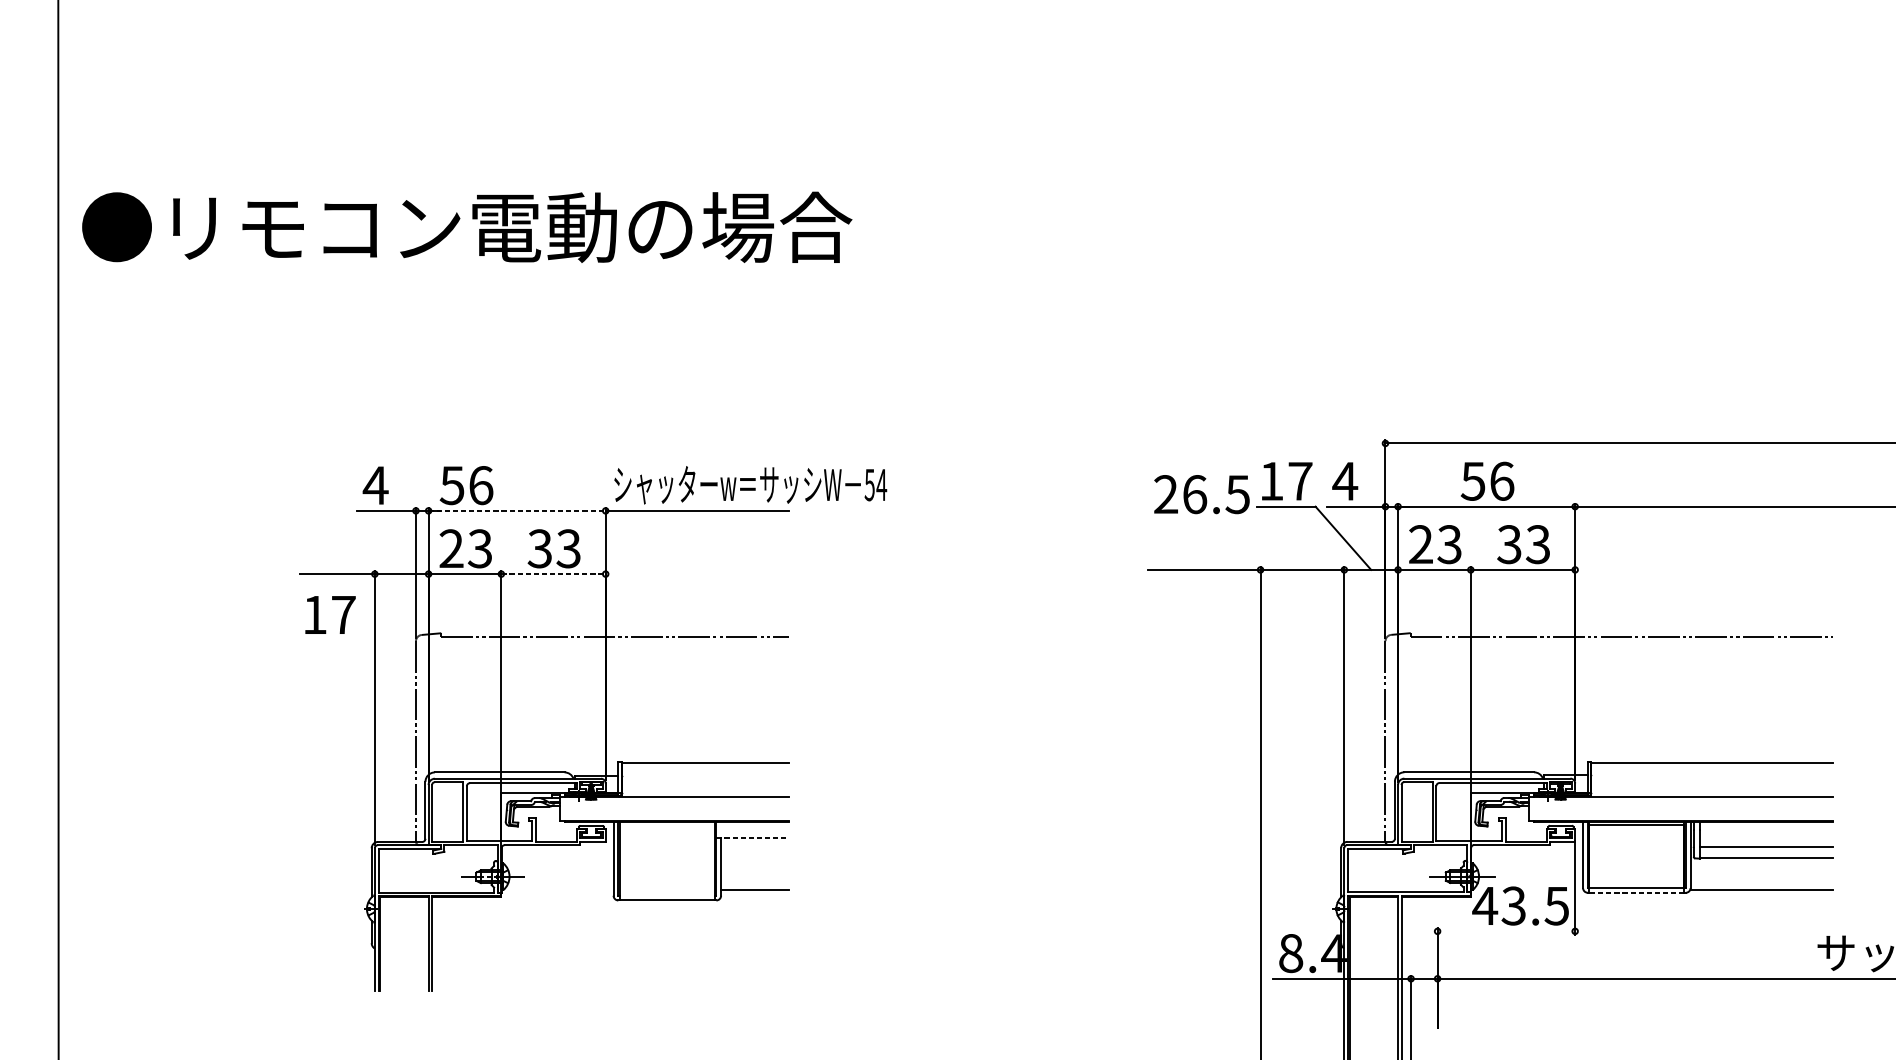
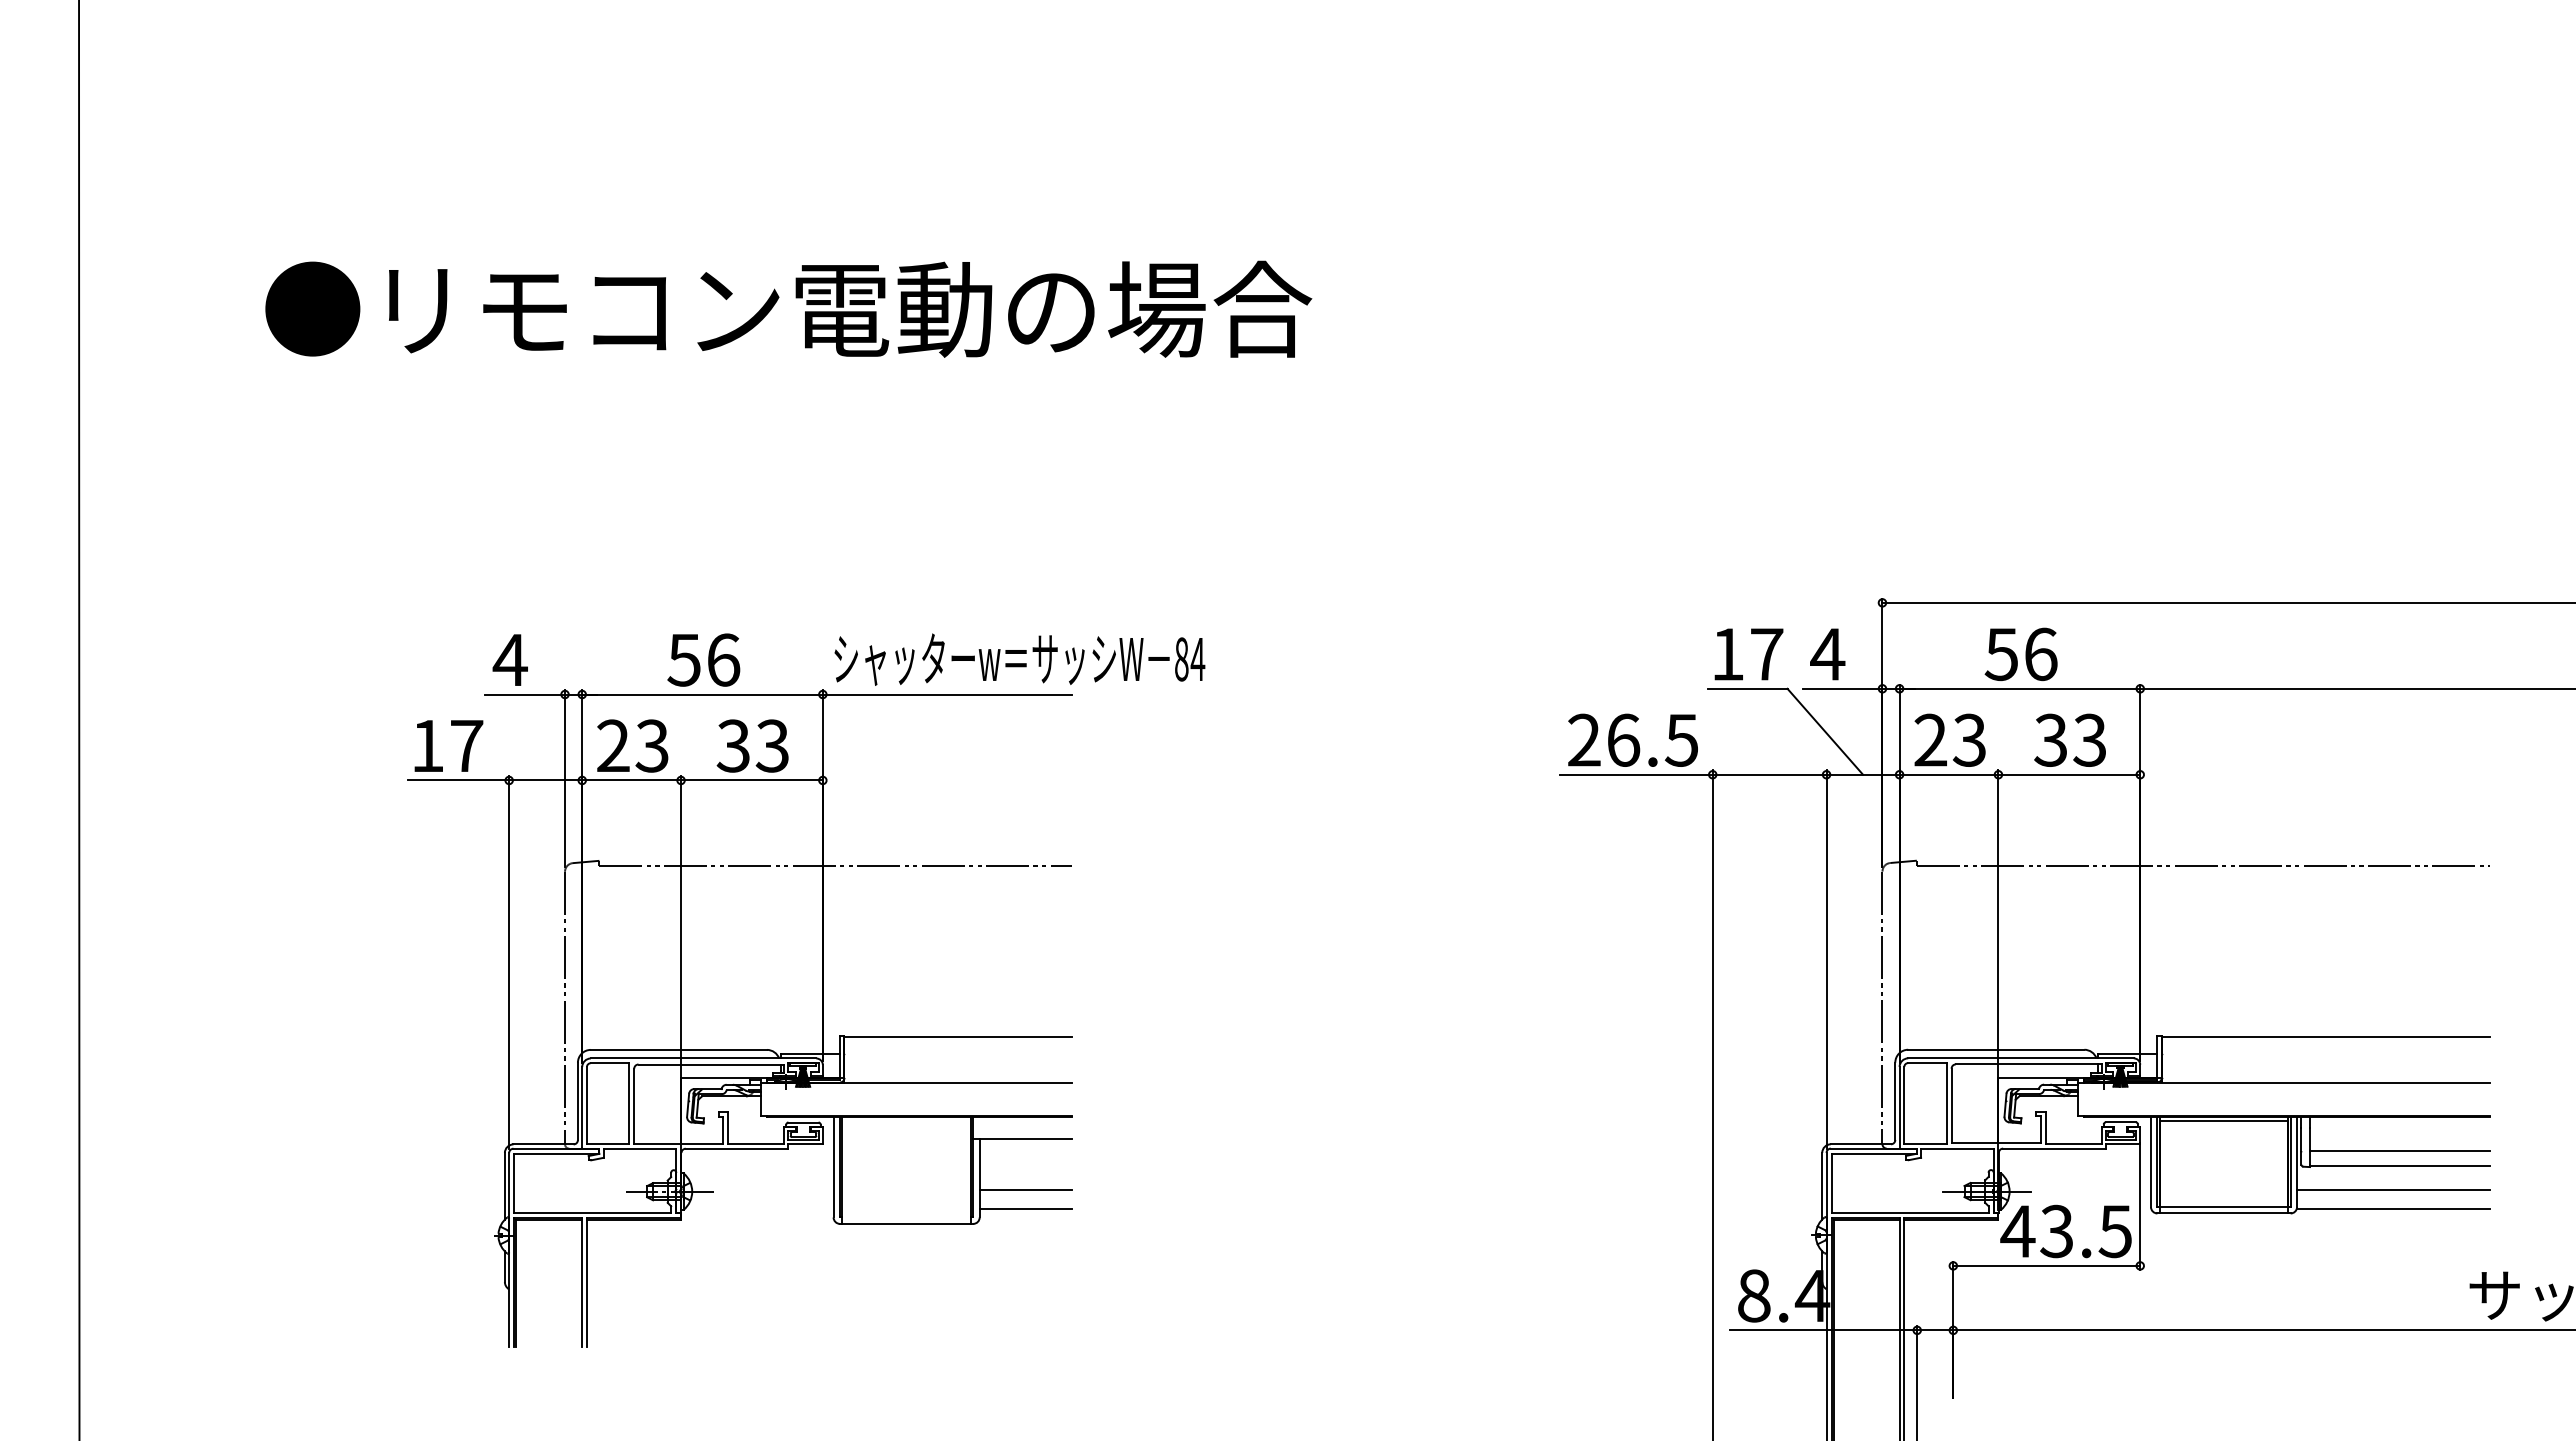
text: (467, 226) -> (788, 308), moved
text: (466, 485) -> (703, 659), moved
text: (869, 485) -> (1181, 659), 54 -> 84
text: (1201, 493) -> (1632, 739), moved
line: (517, 510) -> (703, 694), dashed -> solid
line: (553, 574) -> (751, 780), dashed -> solid
text: (330, 614) -> (448, 745), moved
line: (753, 838) -> (1023, 1139), dashed -> solid
line: (754, 875) -> (1025, 1189), added
line: (1761, 875) -> (2393, 1189), added
line: (1636, 892) -> (2223, 1213), dashed -> solid
line: (1506, 931) -> (2046, 1265), added

